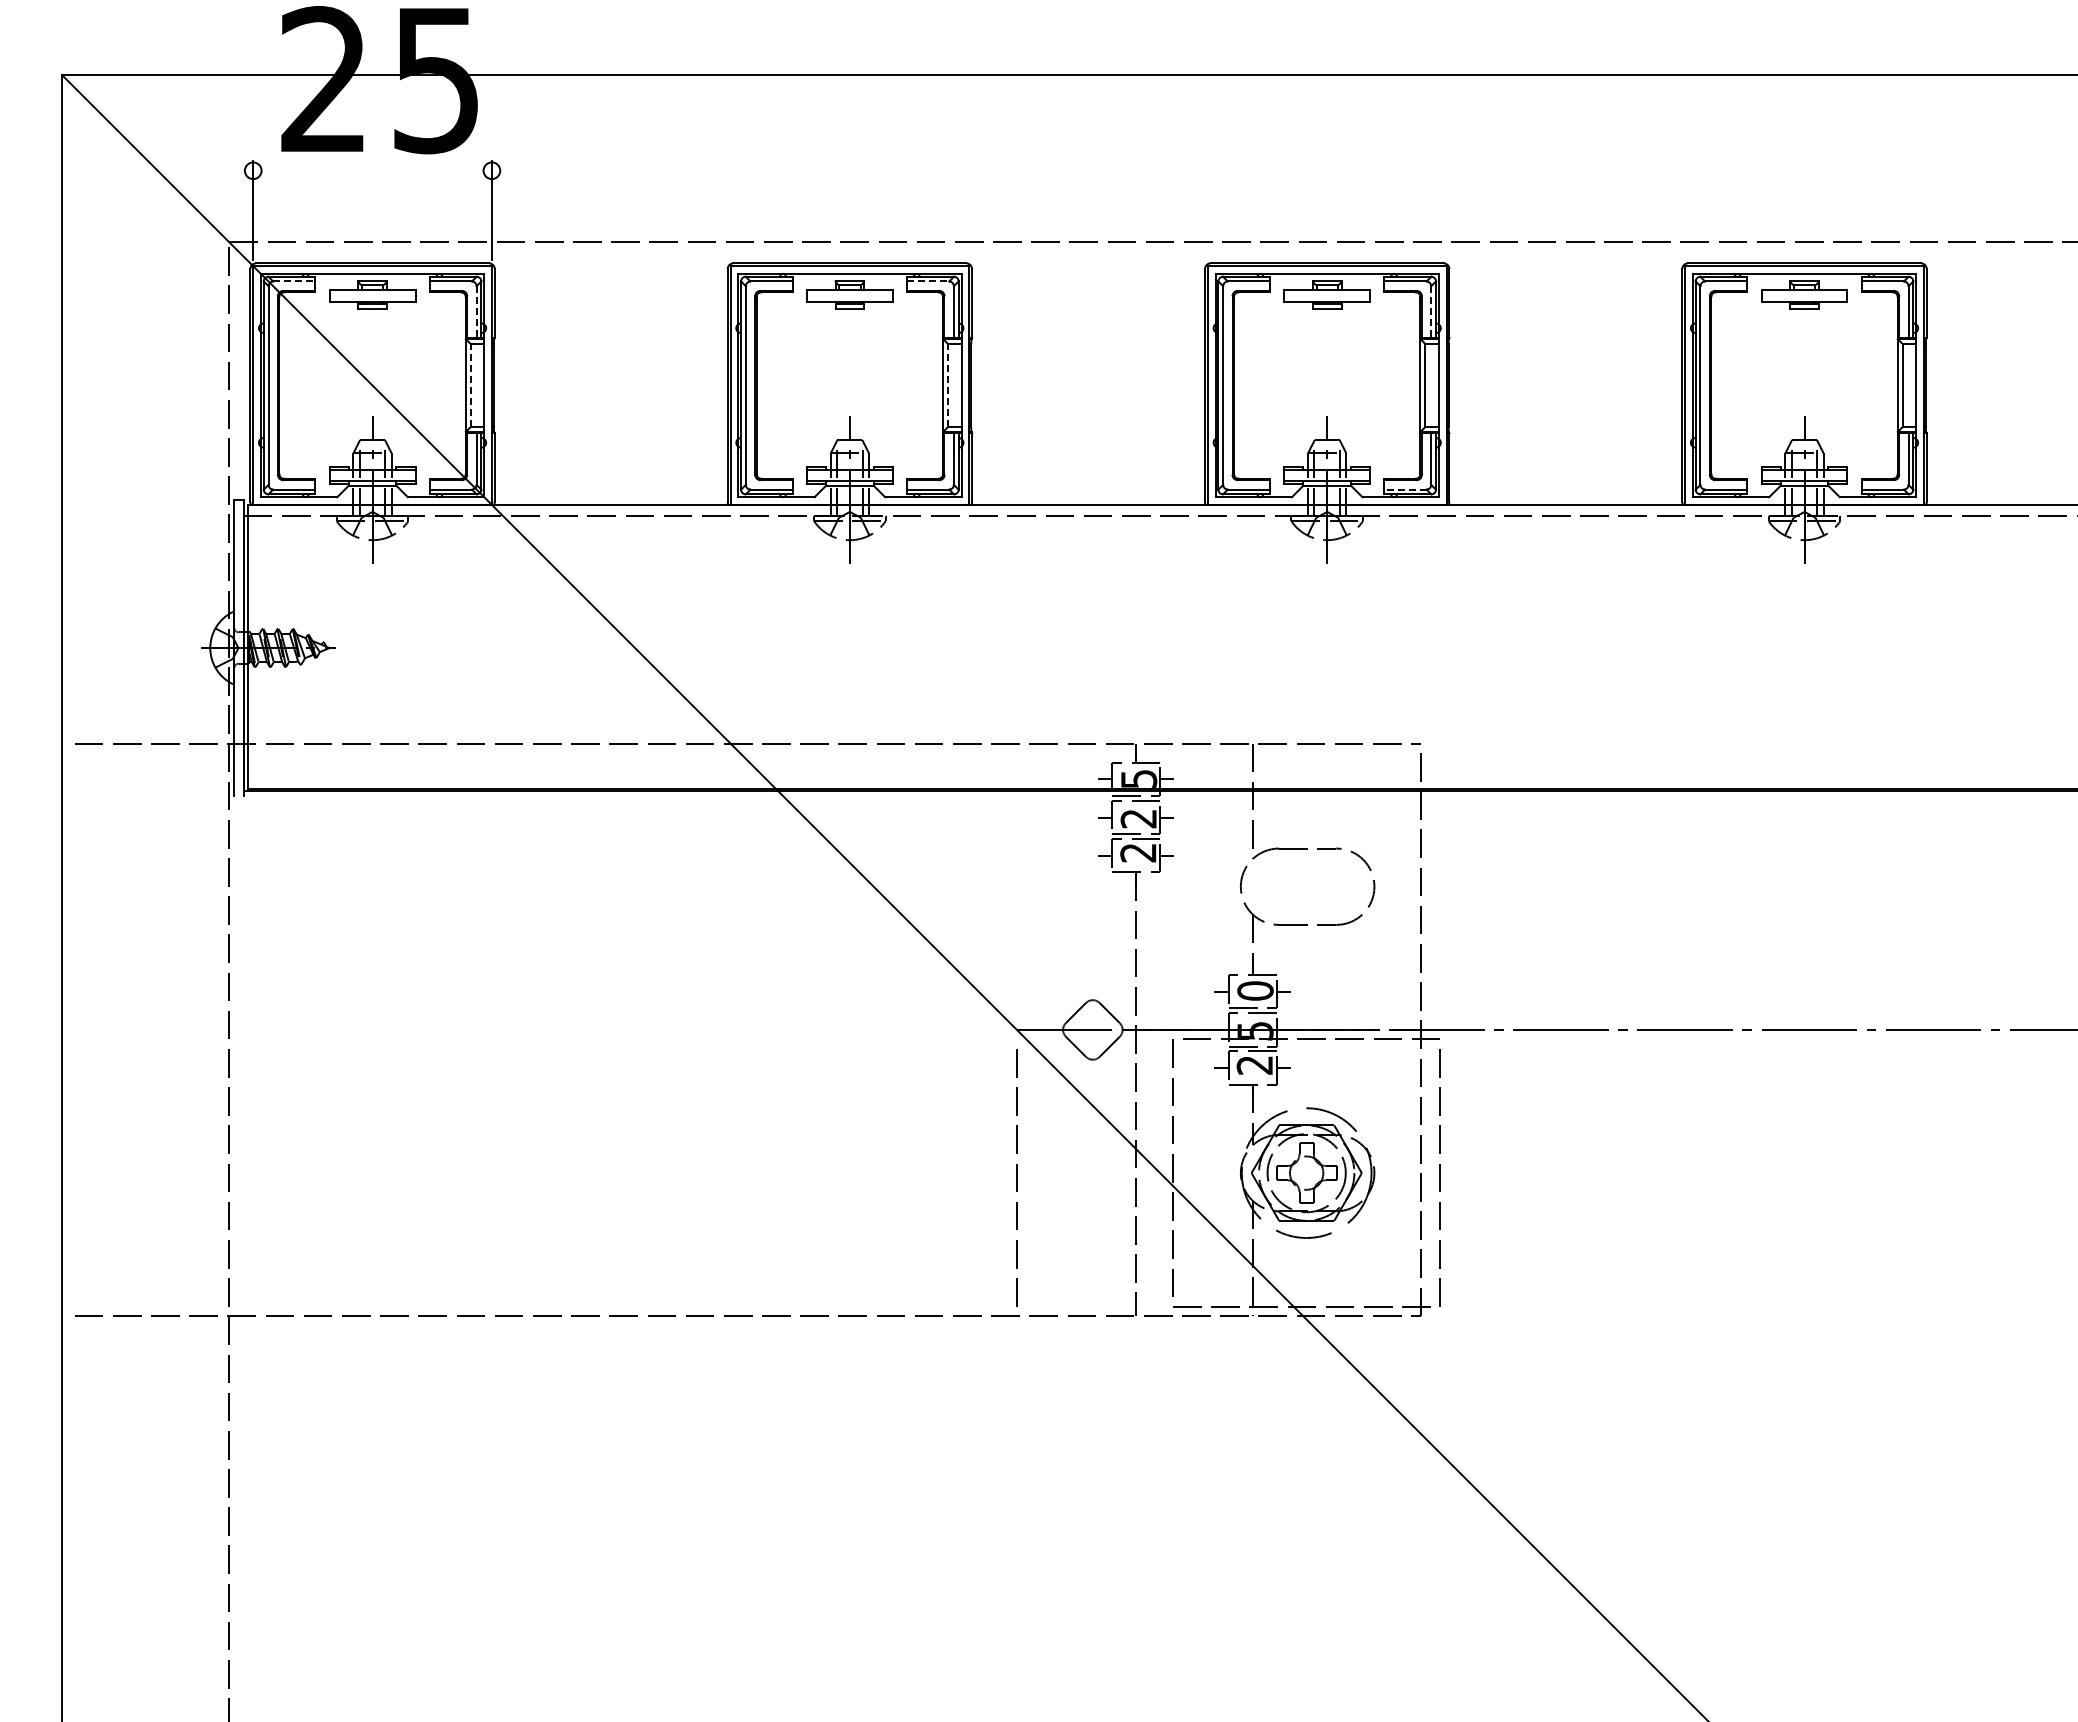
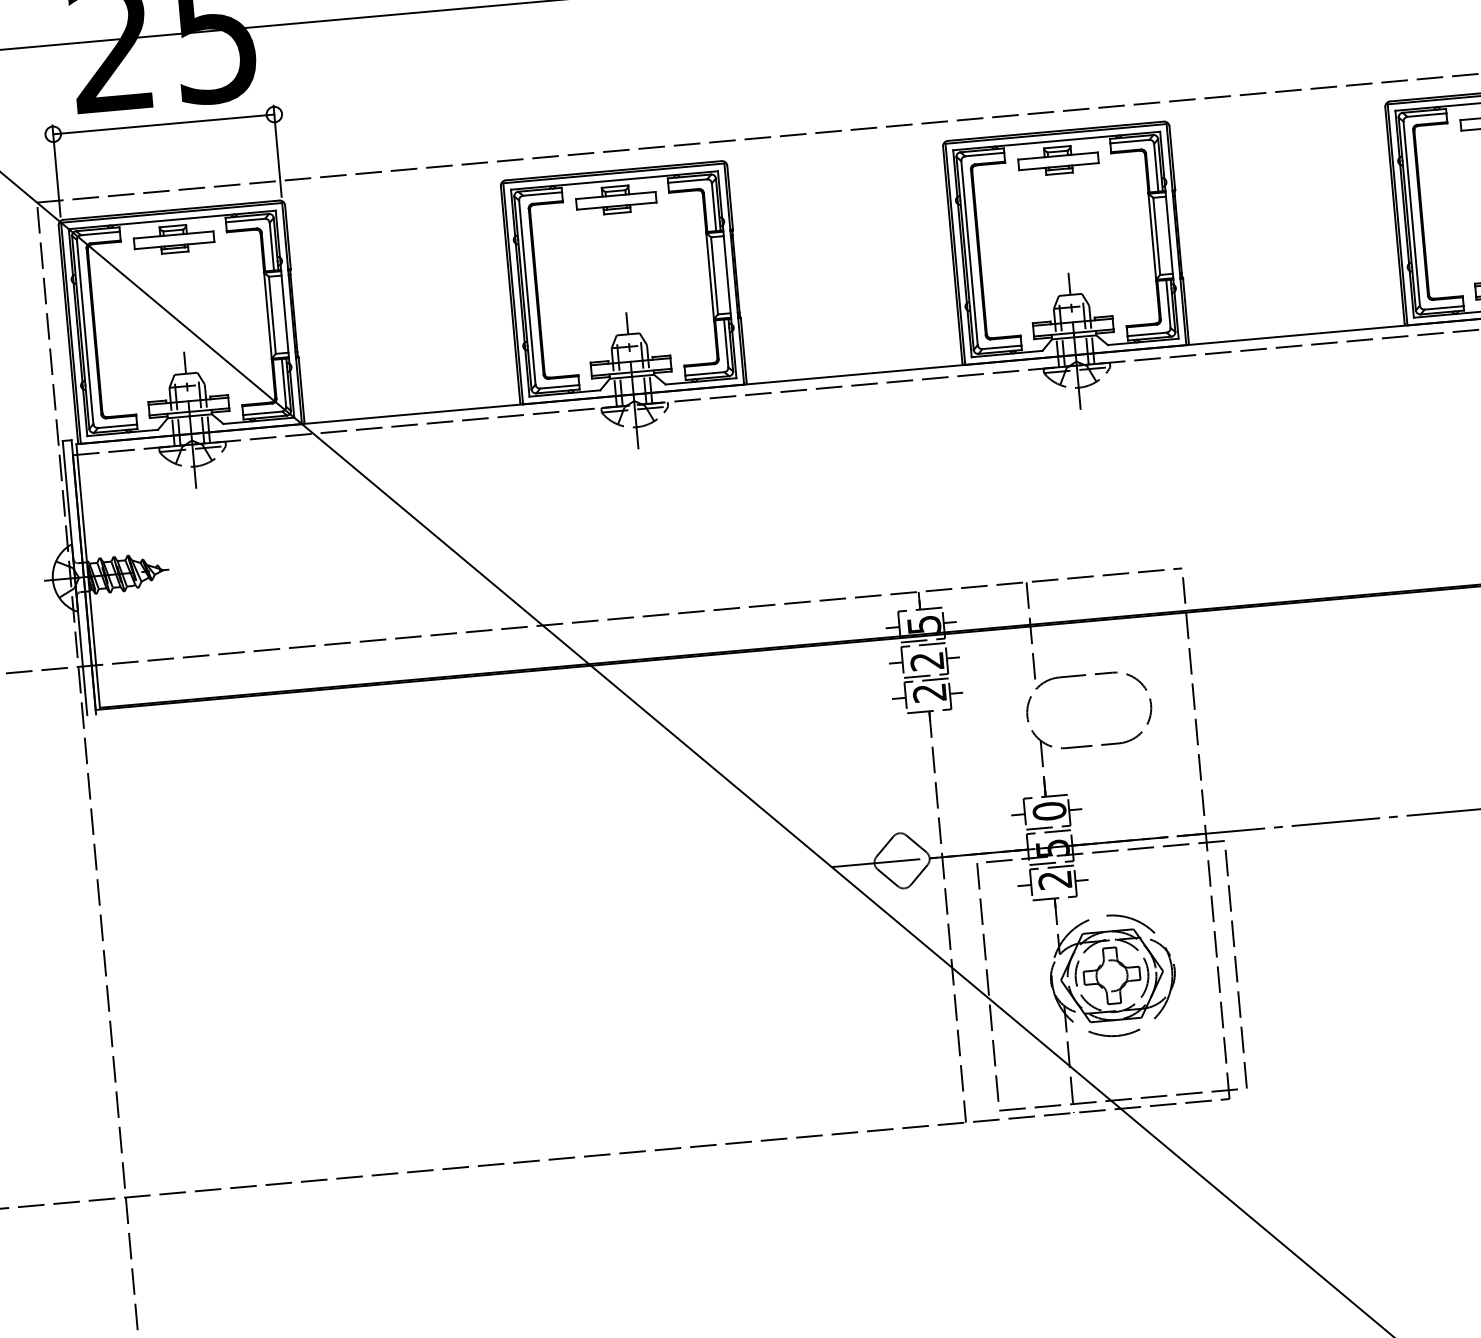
line: (372, 170) -> (163, 124), added
line: (294, 281) -> (100, 233), dashed -> solid
line: (928, 281) -> (687, 181), dashed -> solid
line: (476, 312) -> (271, 247), dashed -> solid
line: (1431, 312) -> (1156, 168), dashed -> solid
line: (470, 385) -> (272, 315), dashed -> solid
line: (947, 385) -> (714, 275), dashed -> solid
line: (1405, 489) -> (1147, 334), dashed -> solid
line: (1016, 1177) -> (843, 1003), removed

